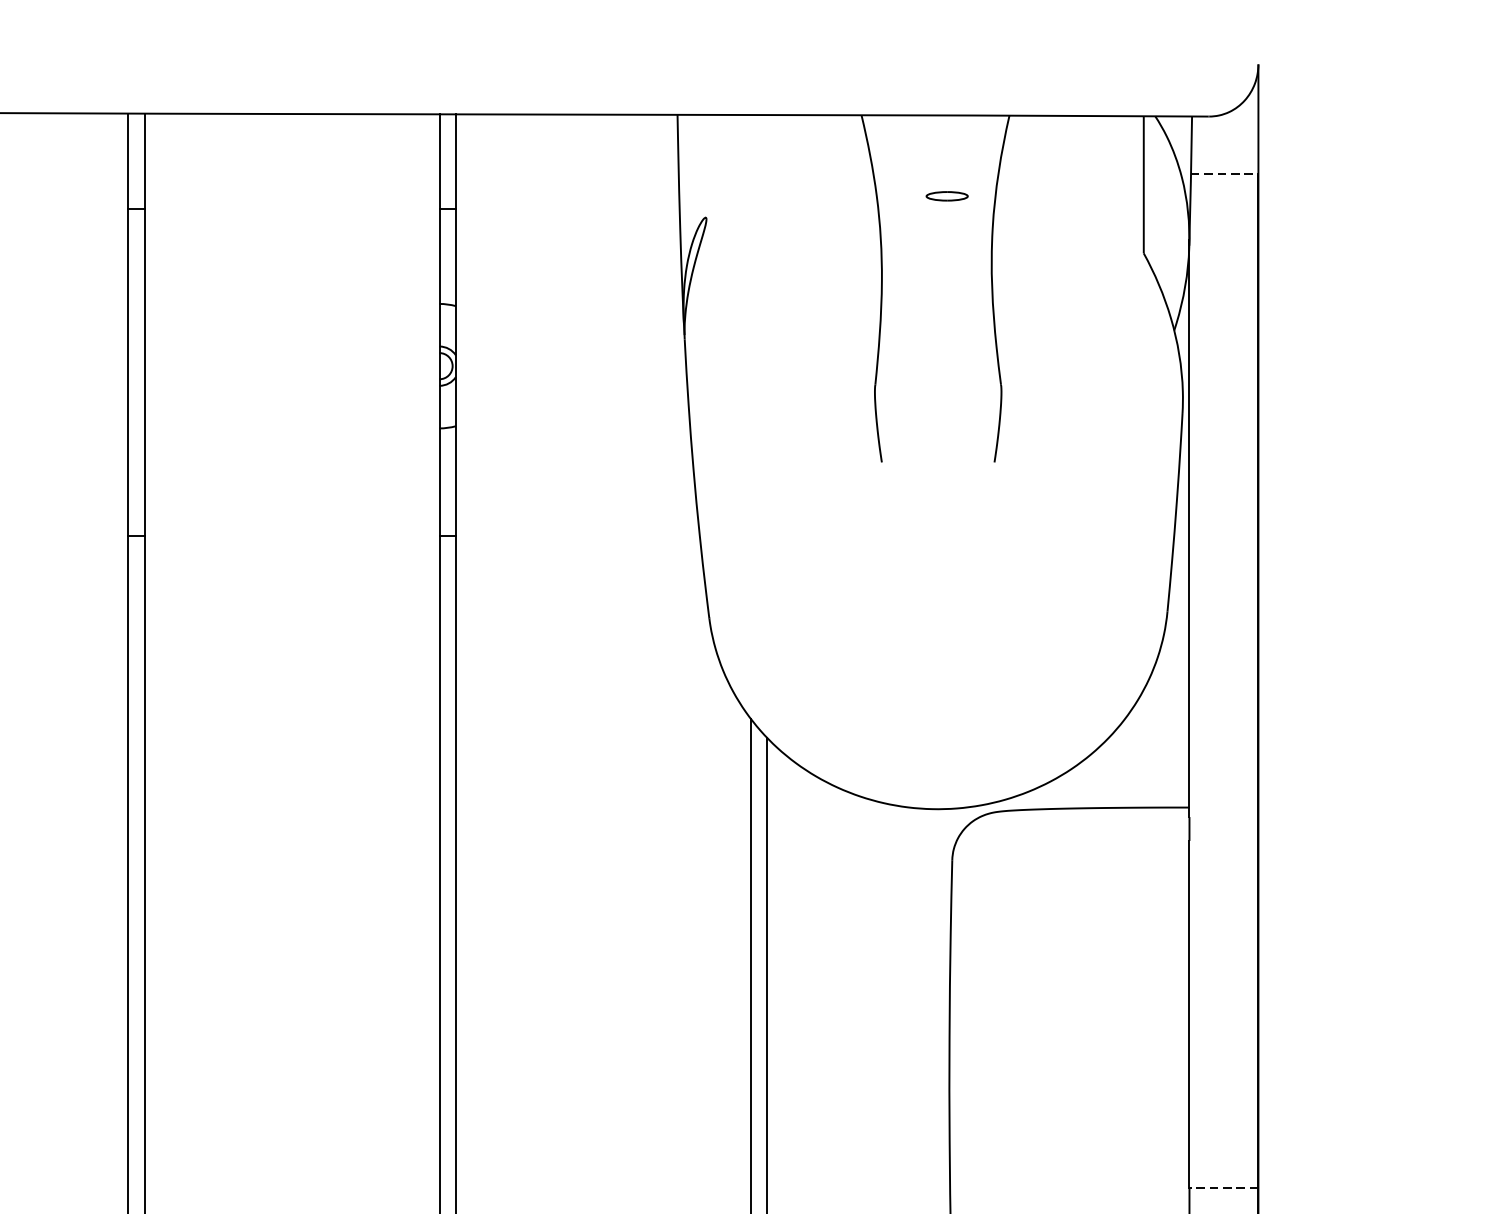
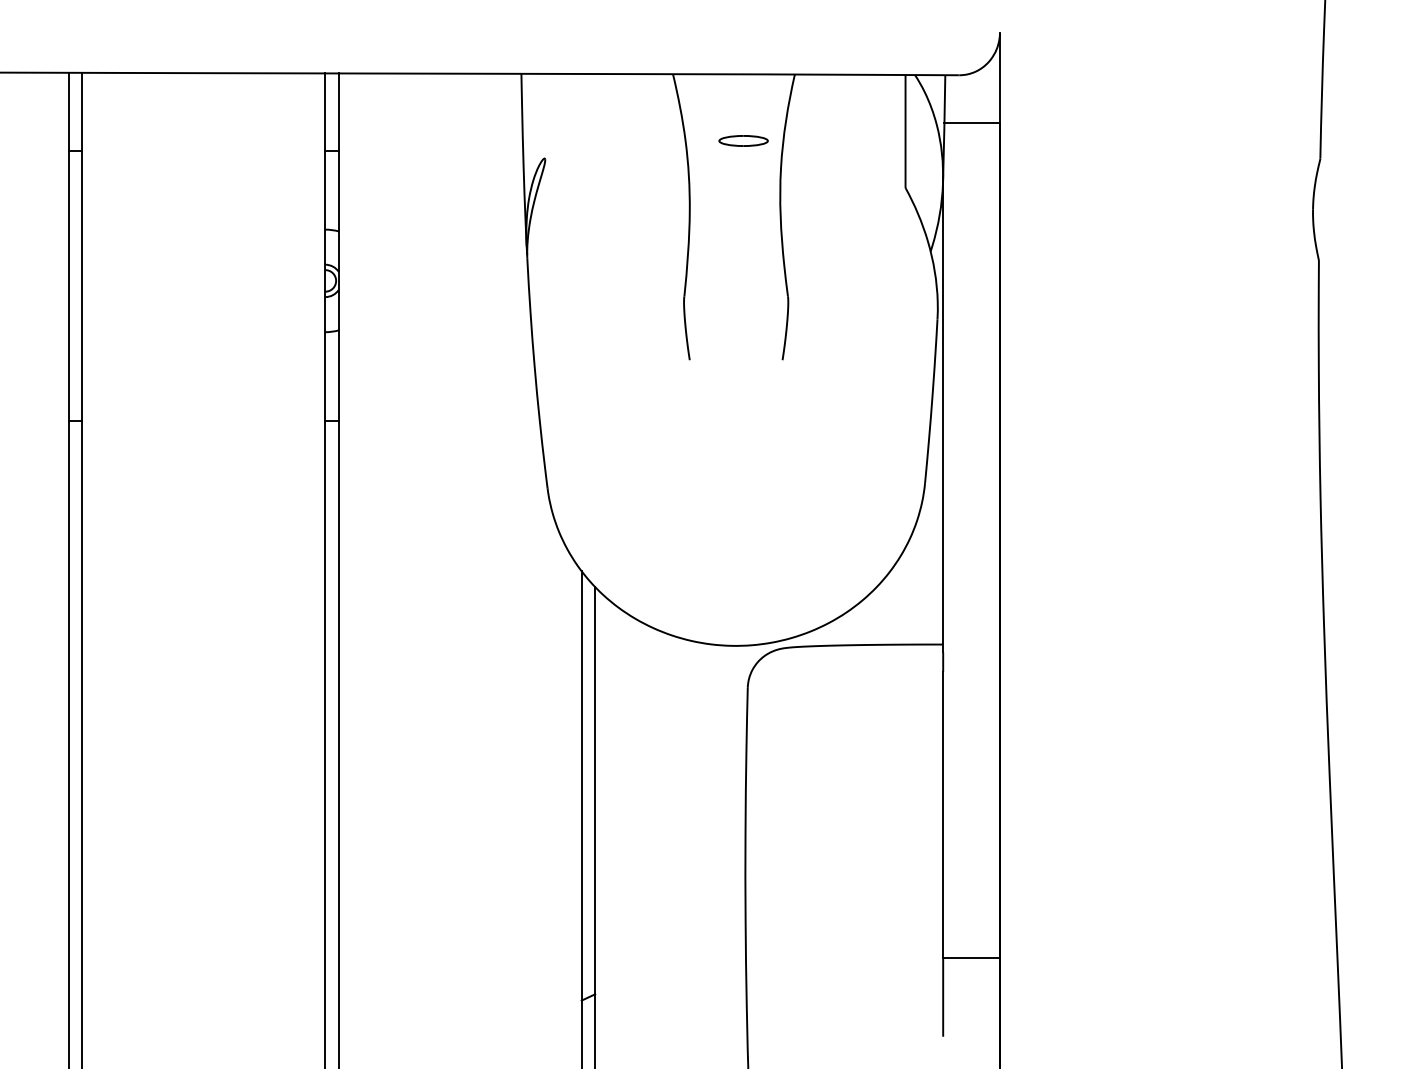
line: (1225, 173) -> (972, 122), dashed -> solid
part: (947, 195) -> (743, 140), size x1.43
line: (1223, 1188) -> (971, 958), dashed -> solid

